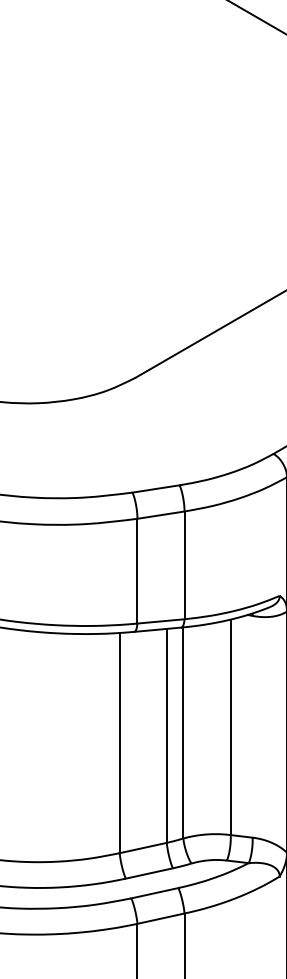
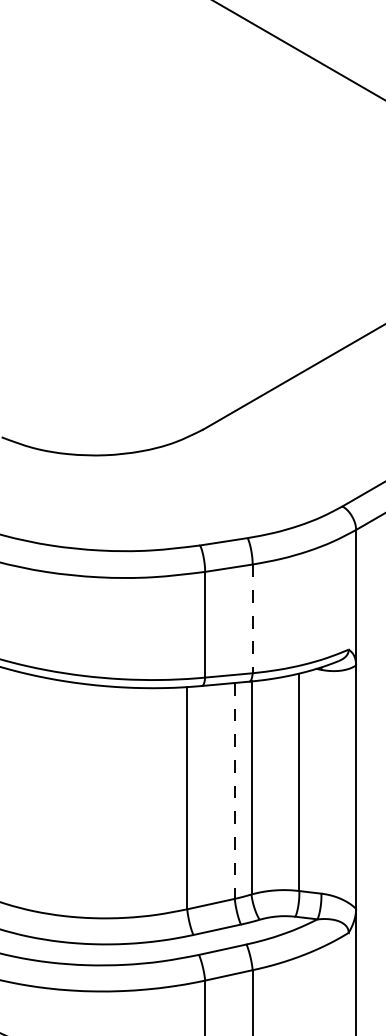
line: (184, 565) -> (252, 619), solid -> dashed
line: (166, 735) -> (234, 790), solid -> dashed

